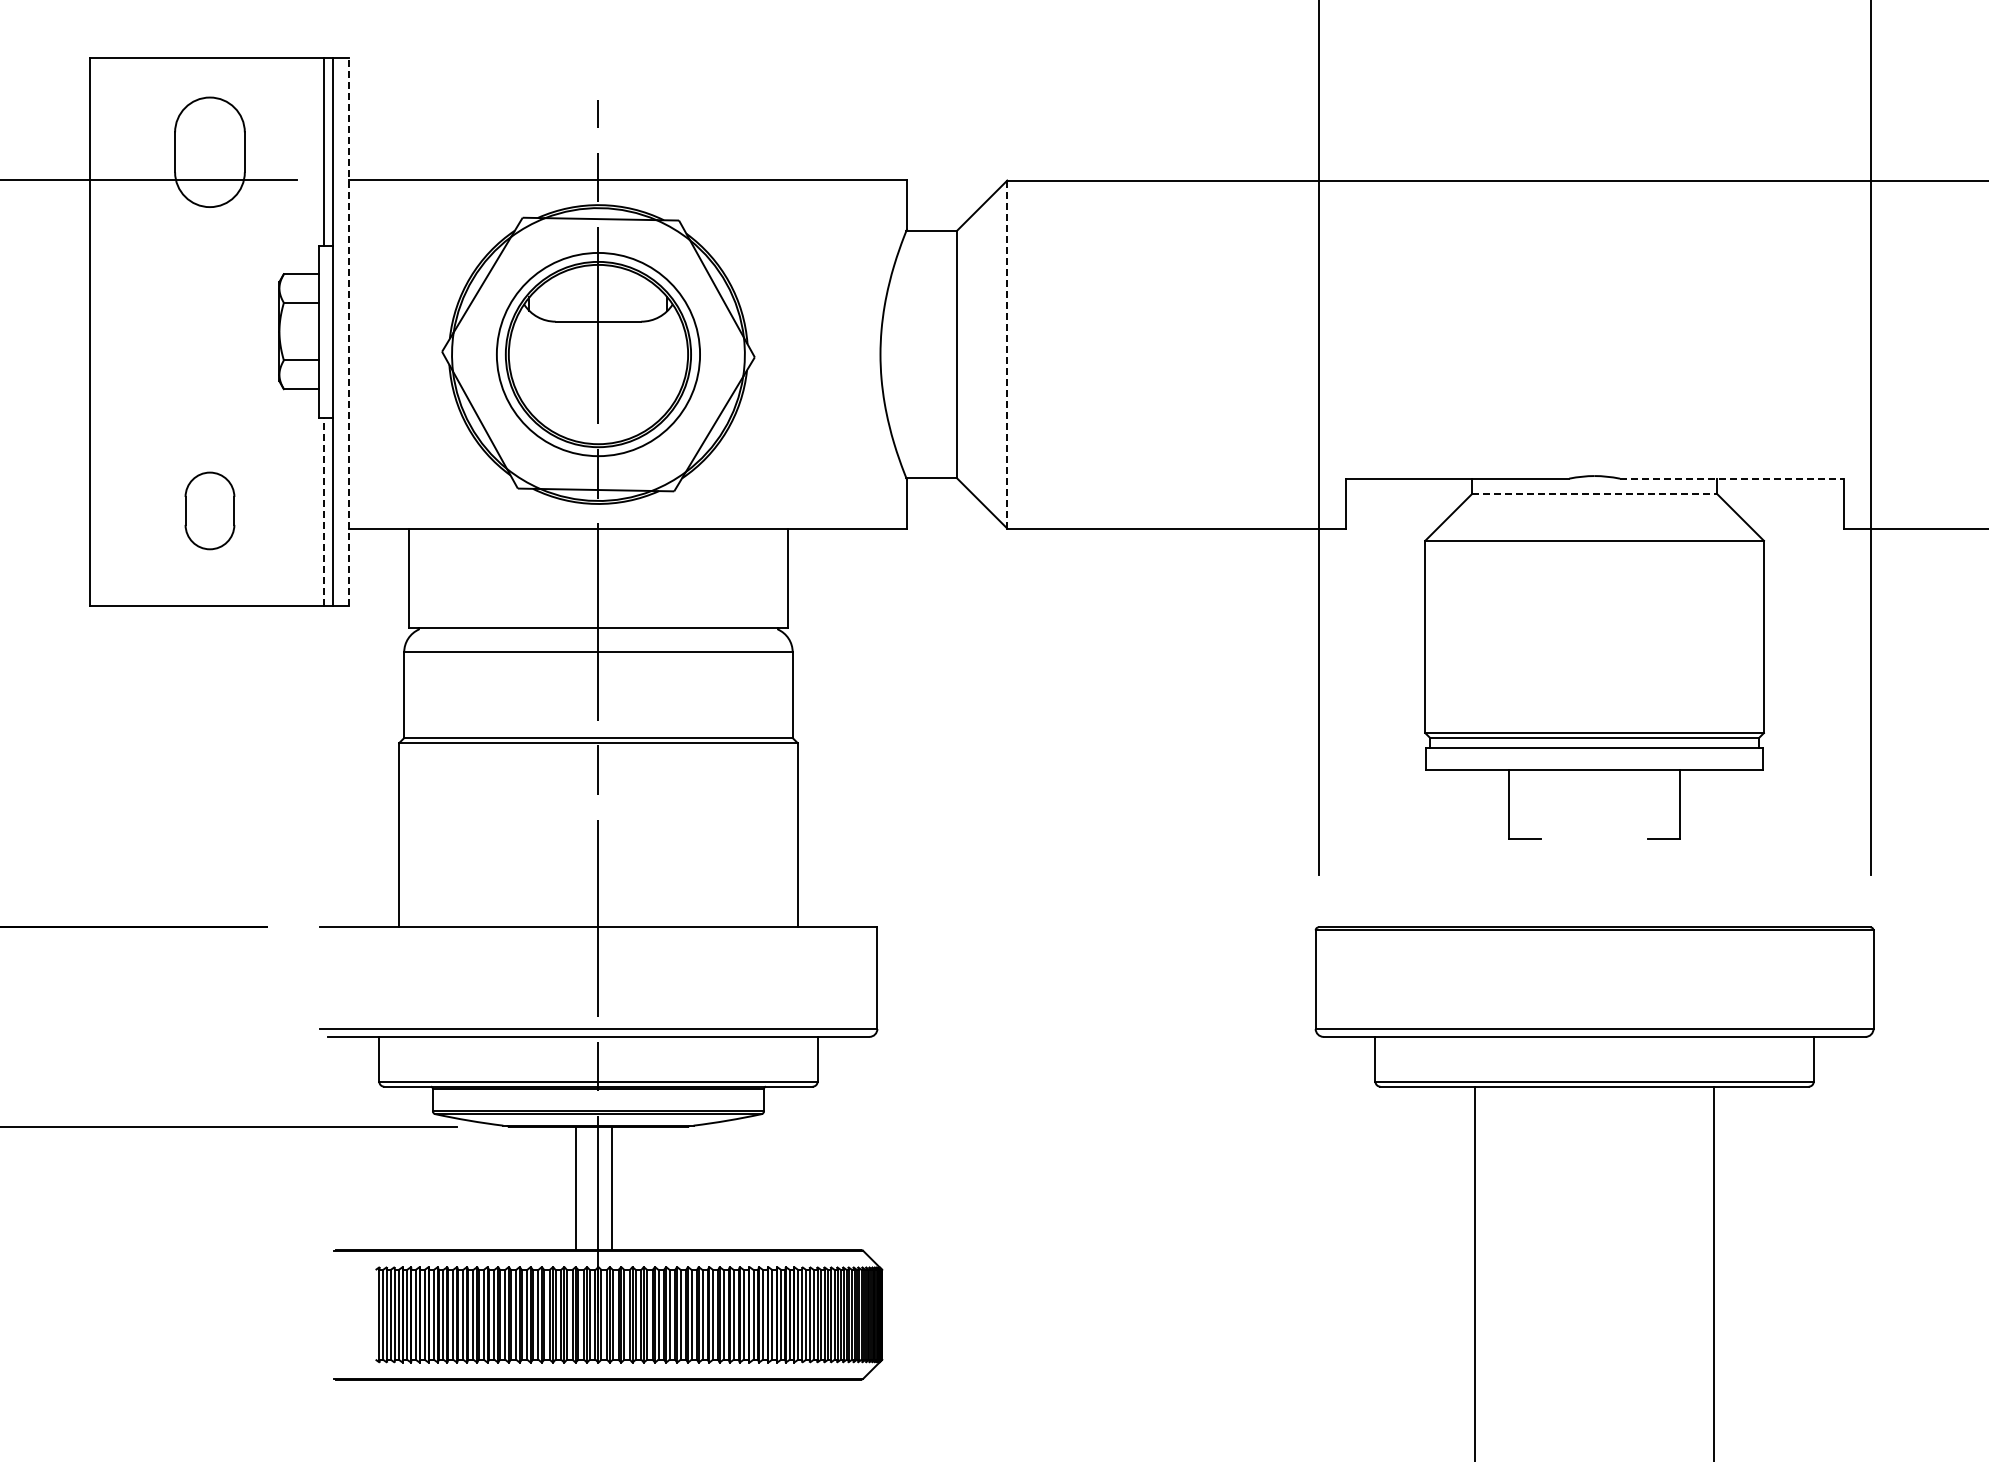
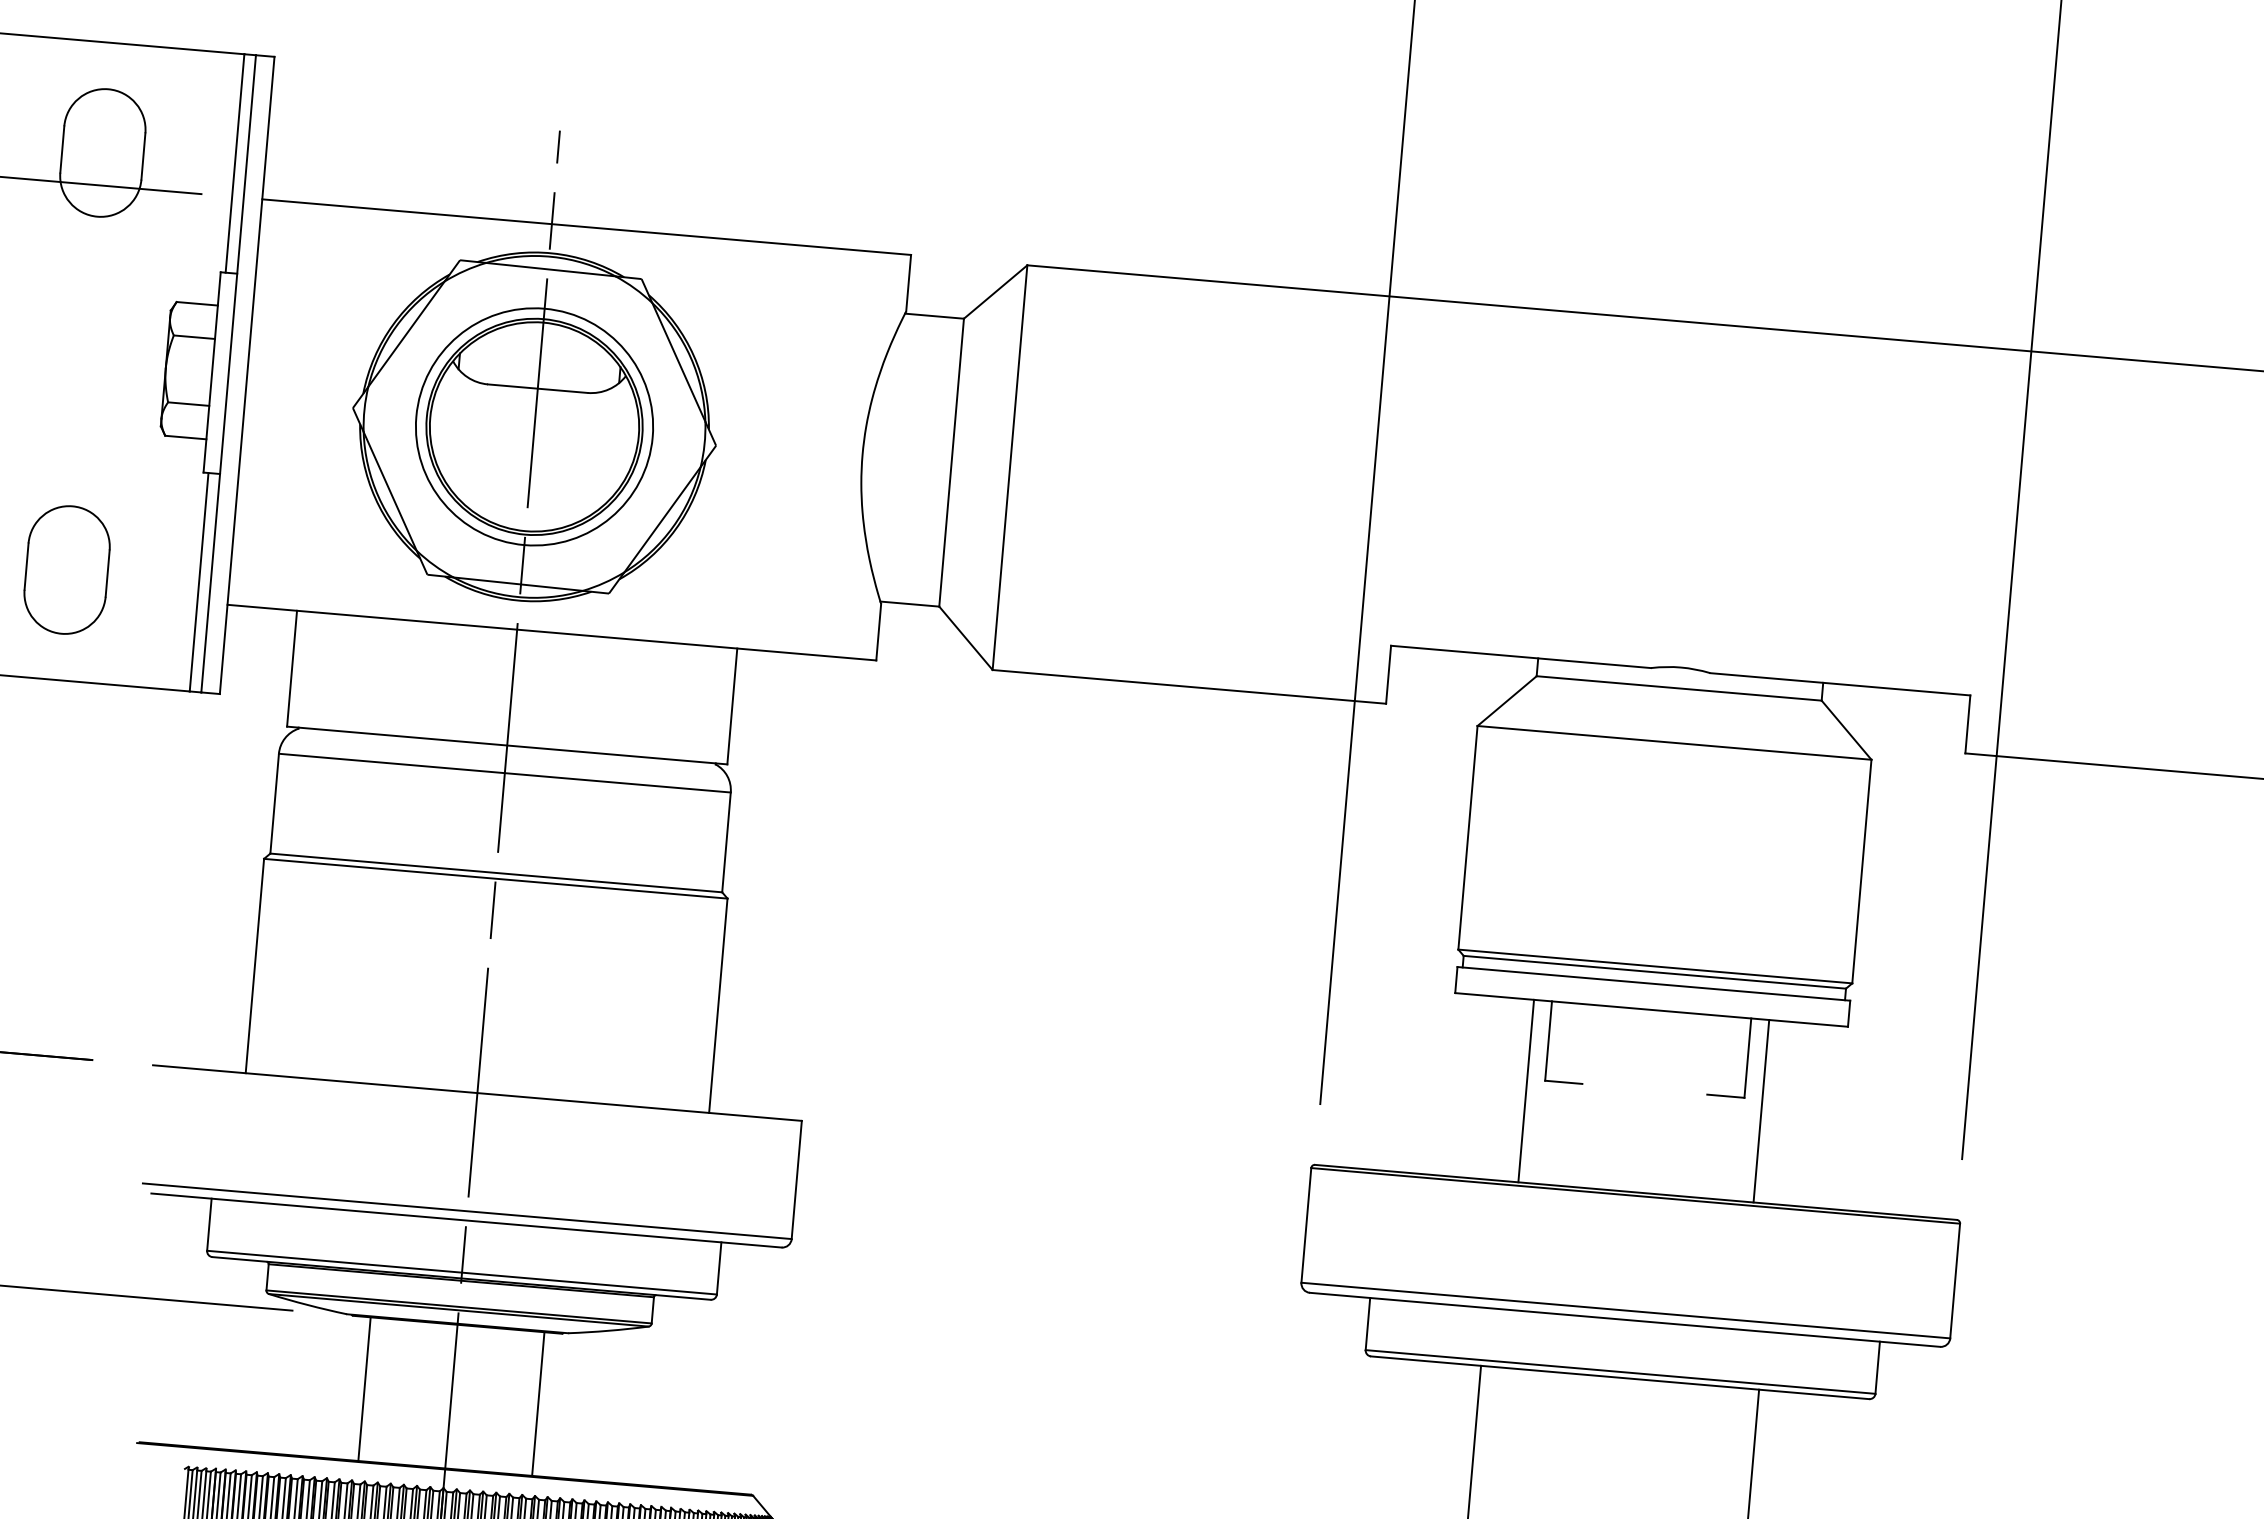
line: (349, 331) -> (247, 375), dashed -> solid
line: (1007, 354) -> (1010, 467), dashed -> solid
line: (1731, 478) -> (1839, 684), dashed -> solid
line: (1594, 494) -> (1679, 688), dashed -> solid
part: (209, 510) -> (66, 569), size x1.43
line: (323, 511) -> (199, 582), dashed -> solid
line: (1493, 848) -> (1526, 1090), added
line: (1695, 848) -> (1761, 1110), added
line: (575, 1188) -> (364, 1389), moved
line: (612, 1188) -> (538, 1404), moved

